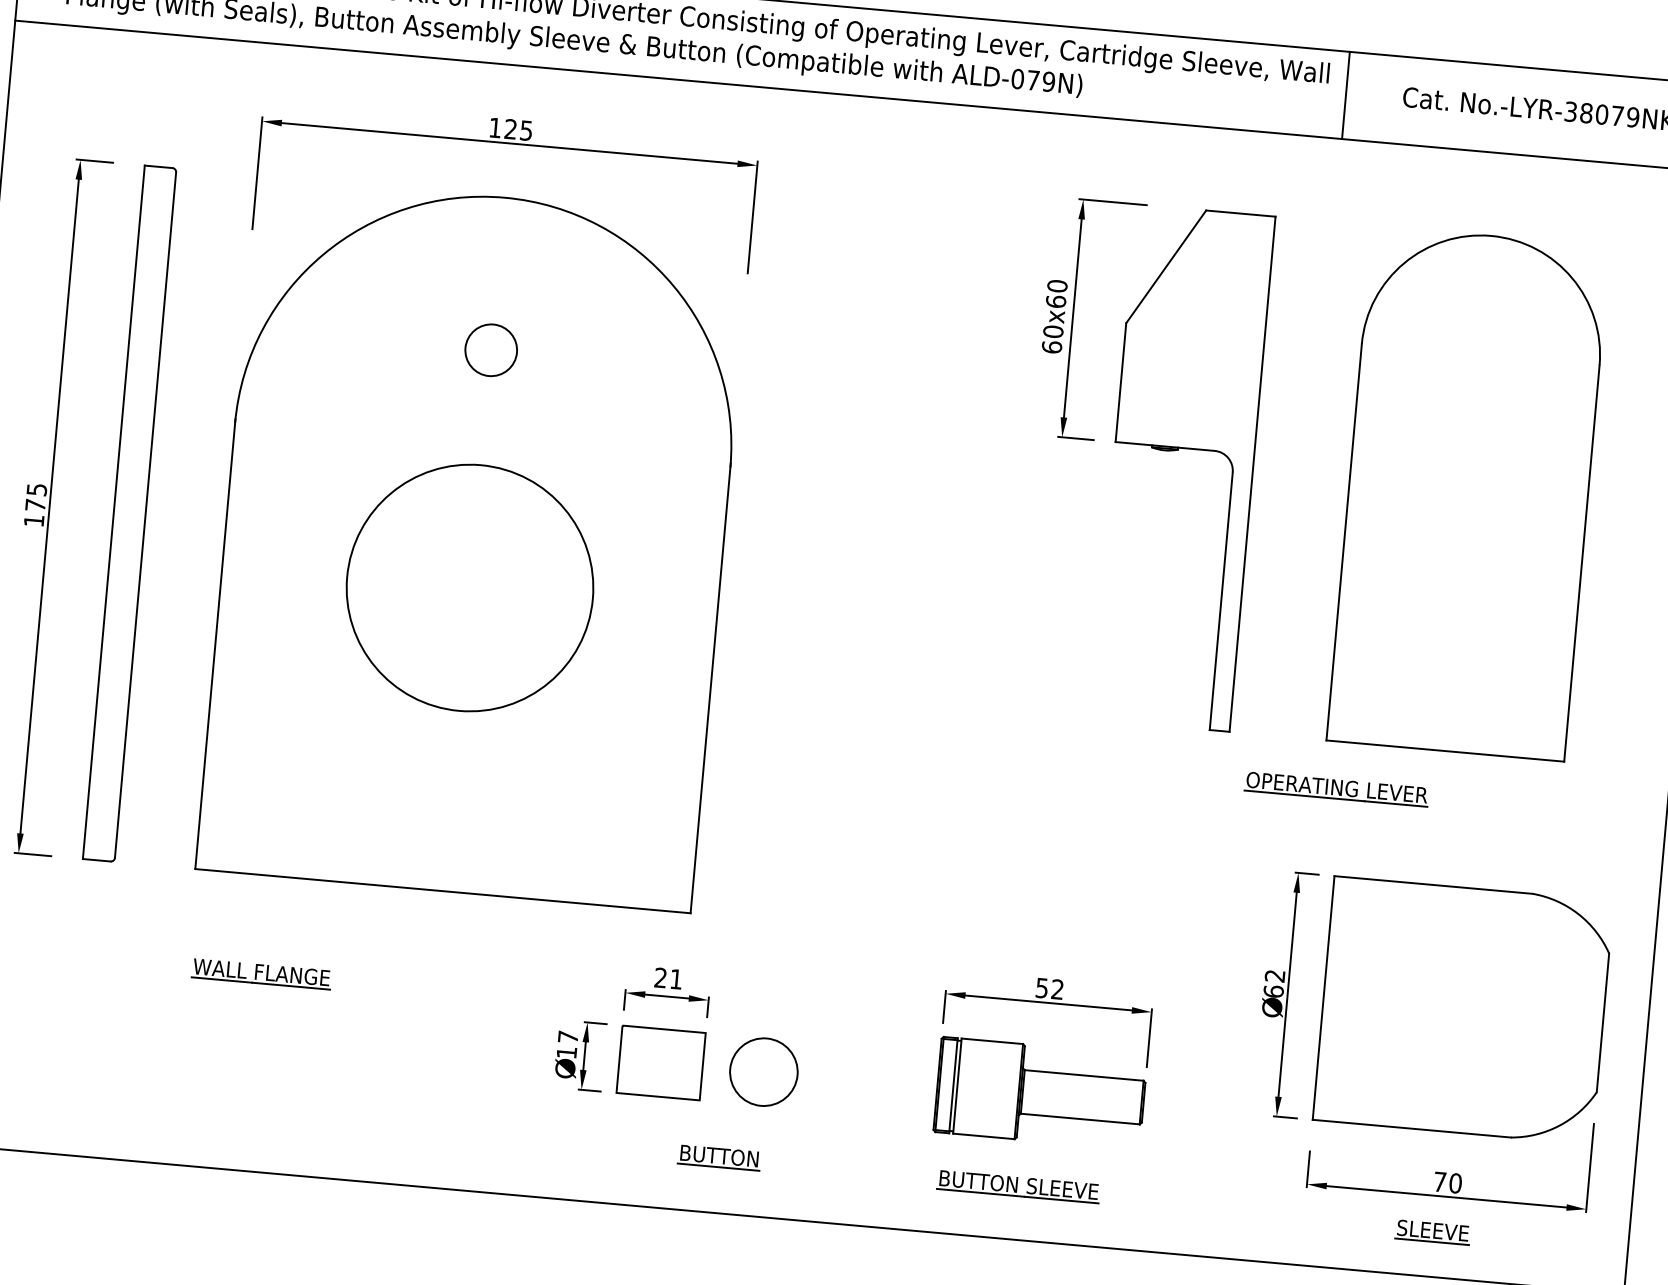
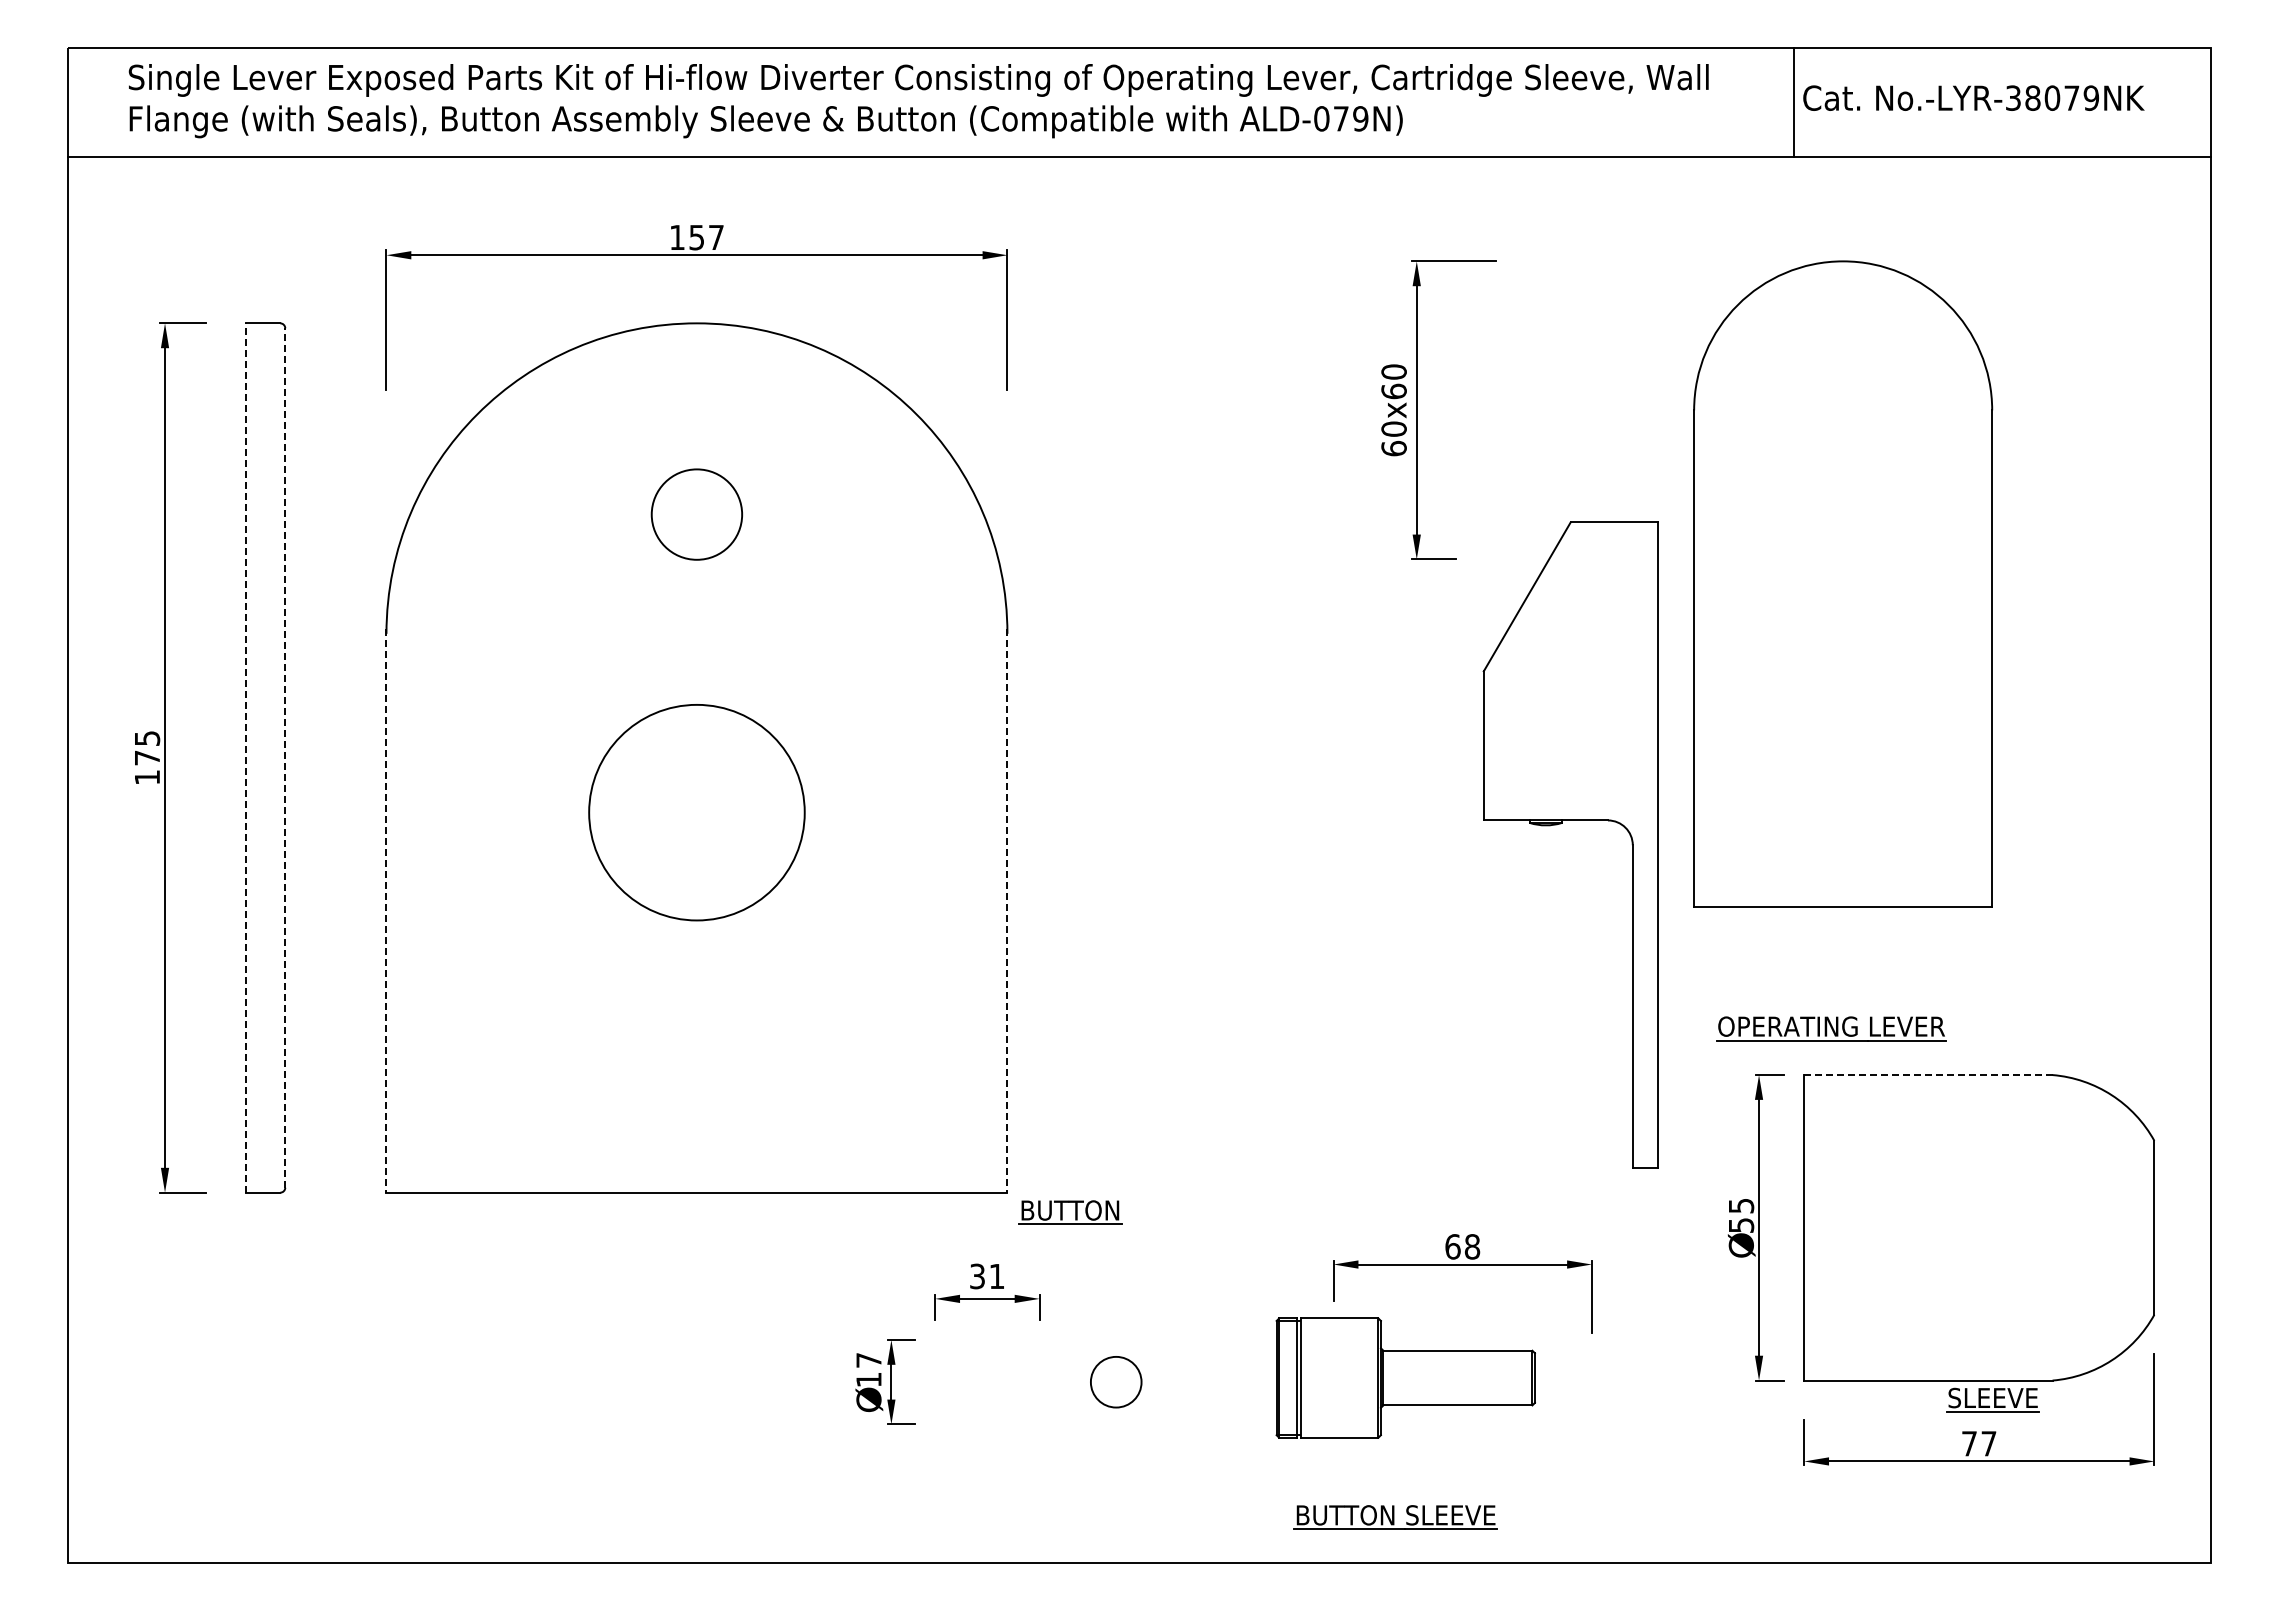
line: (1345, 95) -> (1793, 102), moved
text: (518, 129) -> (706, 237), 125 -> 157
circle: (490, 350) -> (696, 514), size x1.4
part: (1176, 450) -> (1560, 824), moved
part: (1468, 492) -> (1843, 583), moved
line: (113, 512) -> (245, 758), solid -> dashed
line: (145, 515) -> (285, 758), solid -> dashed
circle: (469, 587) -> (696, 812), size x0.7
line: (215, 643) -> (386, 910), solid -> dashed
line: (710, 688) -> (1007, 910), solid -> dashed
part: (1336, 789) -> (1831, 1028), moved
line: (1433, 885) -> (1928, 1075), solid -> dashed
part: (261, 973) -> (480, 1315), removed
text: (660, 977) -> (977, 1276), 21 -> 31
text: (1274, 983) -> (1741, 1215), 62 -> 55
text: (1049, 988) -> (1462, 1246), 52 -> 68
part: (661, 1062) -> (987, 1381), removed
circle: (764, 1071) -> (1116, 1381), size x0.6
part: (1040, 1093) -> (1405, 1377), moved
part: (719, 1157) -> (1070, 1212), moved
text: (1455, 1183) -> (1988, 1443), 70 -> 77
part: (1018, 1186) -> (1395, 1517), moved
part: (1432, 1231) -> (1992, 1399), moved

